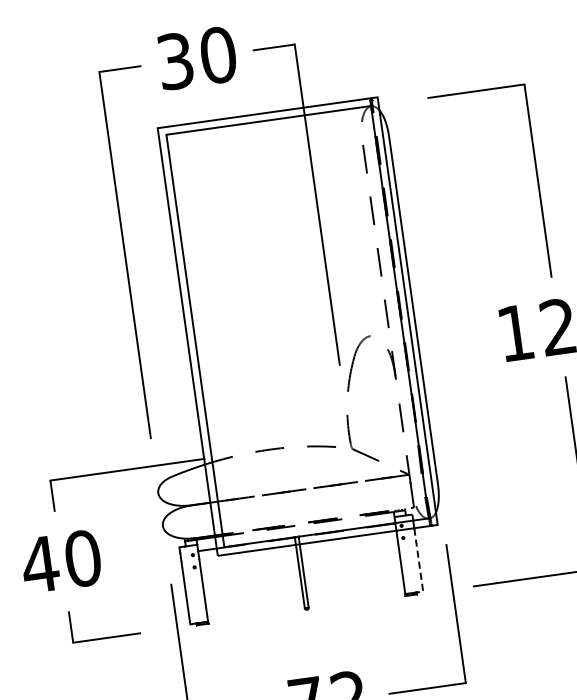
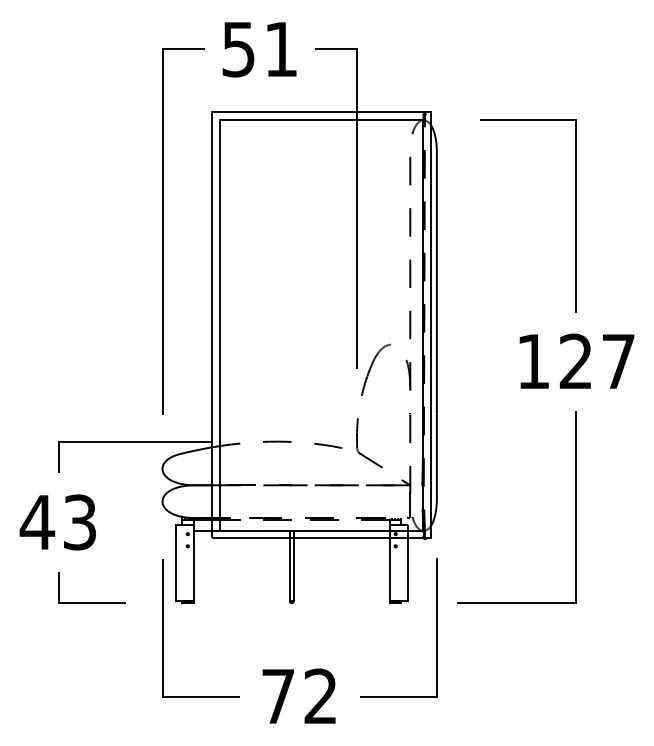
text: (197, 58) -> (260, 49), 30 -> 51
text: (82, 558) -> (79, 522), 40 -> 43
line: (419, 569) -> (407, 579), dashed -> solid

